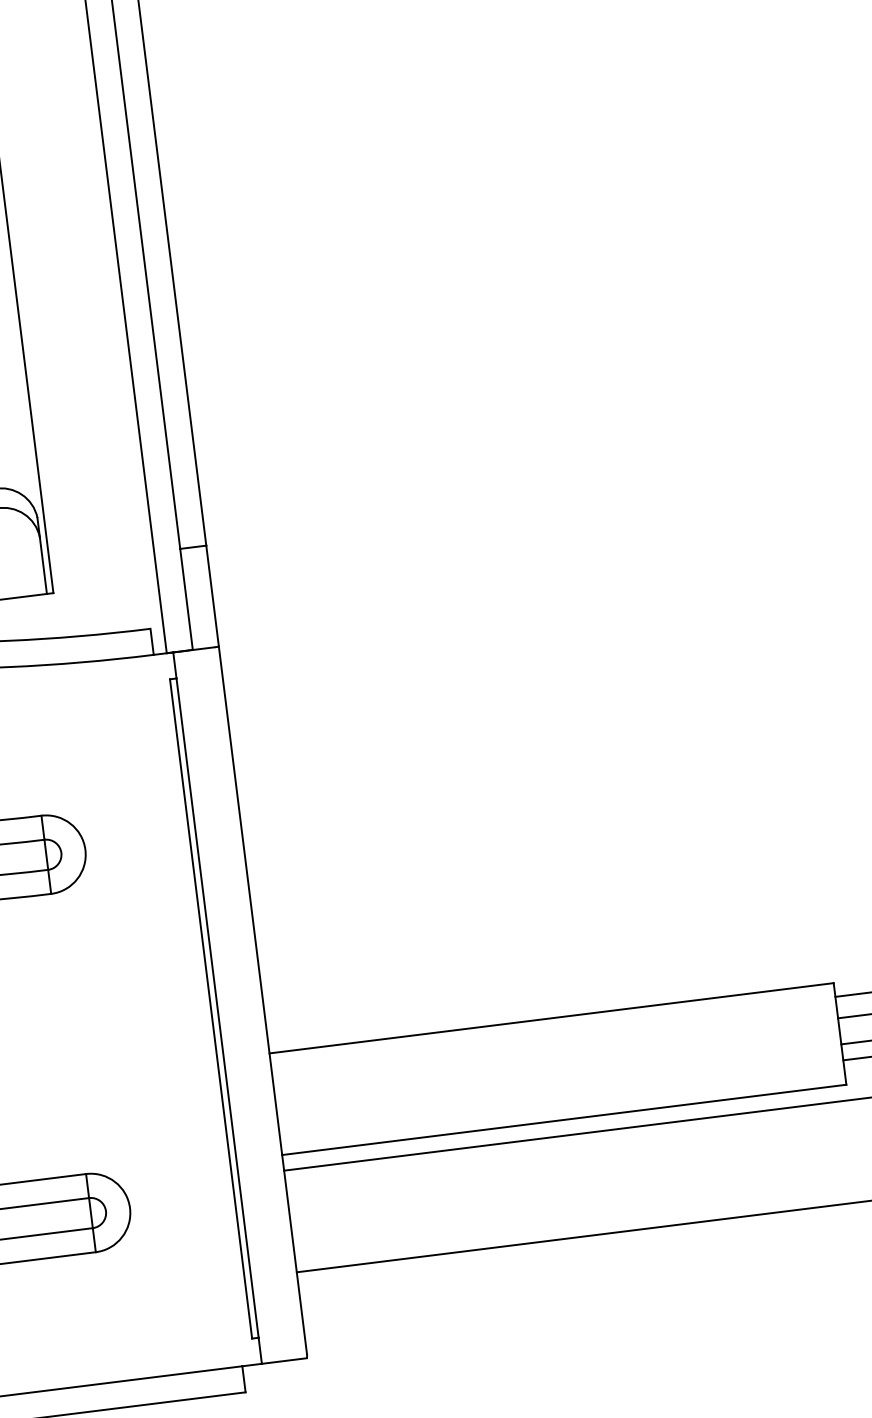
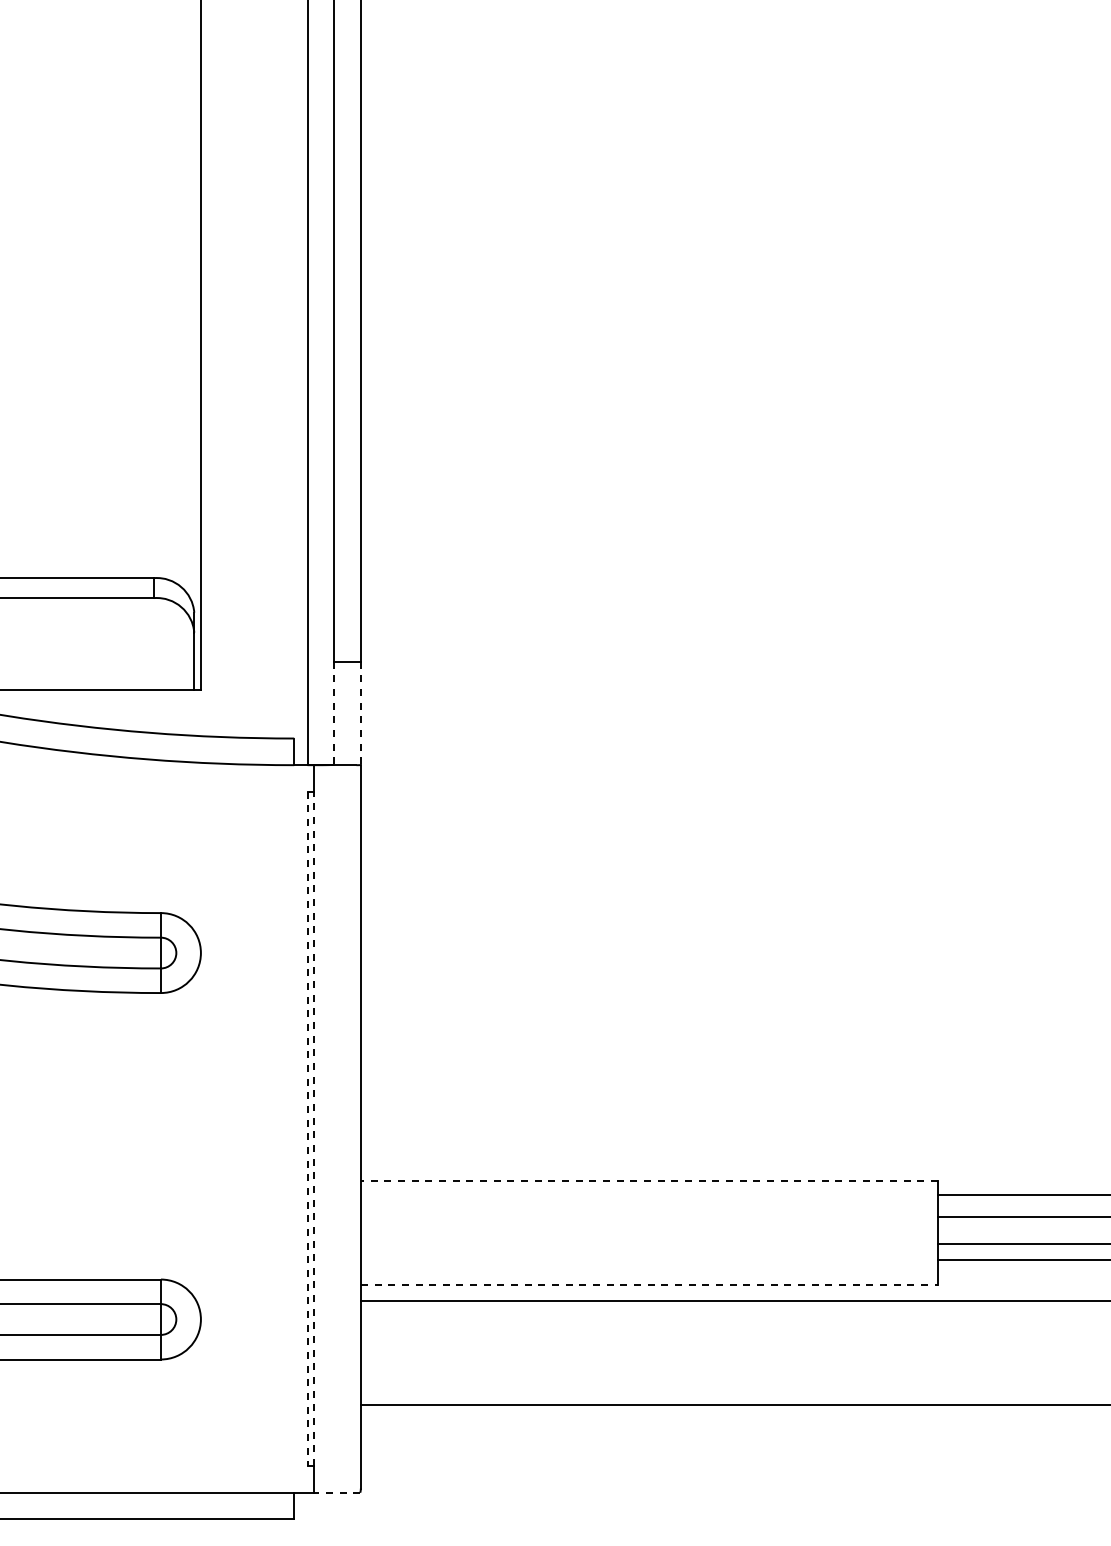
line: (212, 596) -> (360, 713), solid -> dashed
line: (186, 599) -> (334, 713), solid -> dashed
line: (217, 1007) -> (314, 1128), solid -> dashed
line: (211, 1009) -> (307, 1129), solid -> dashed
line: (551, 1018) -> (649, 1181), solid -> dashed
line: (564, 1120) -> (649, 1285), solid -> dashed
line: (283, 1360) -> (336, 1492), solid -> dashed

